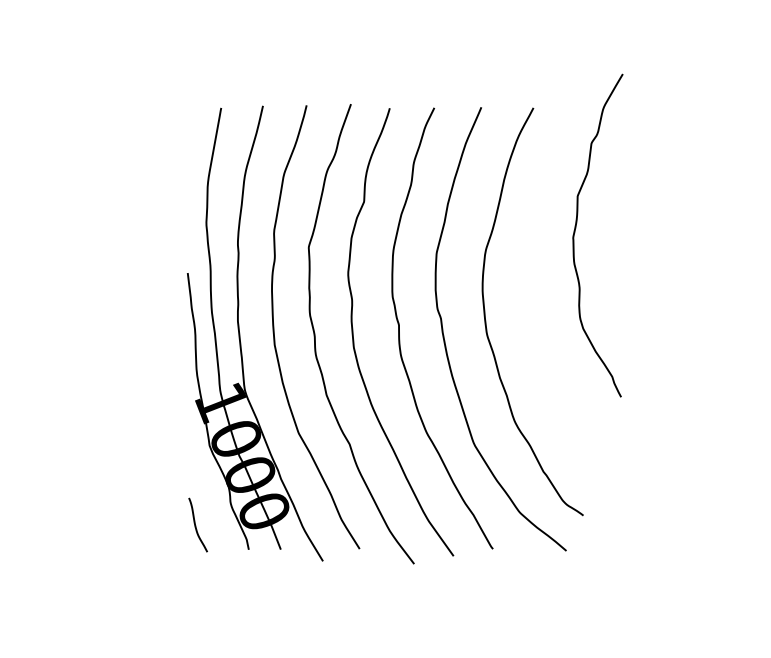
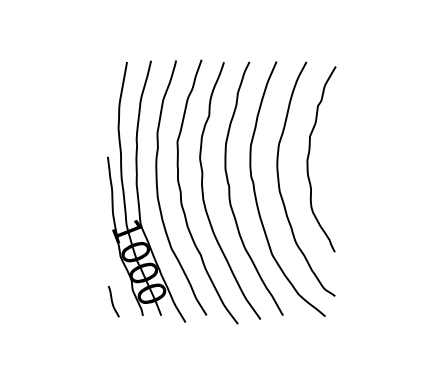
curve: (576, 230) -> (309, 156), moved

